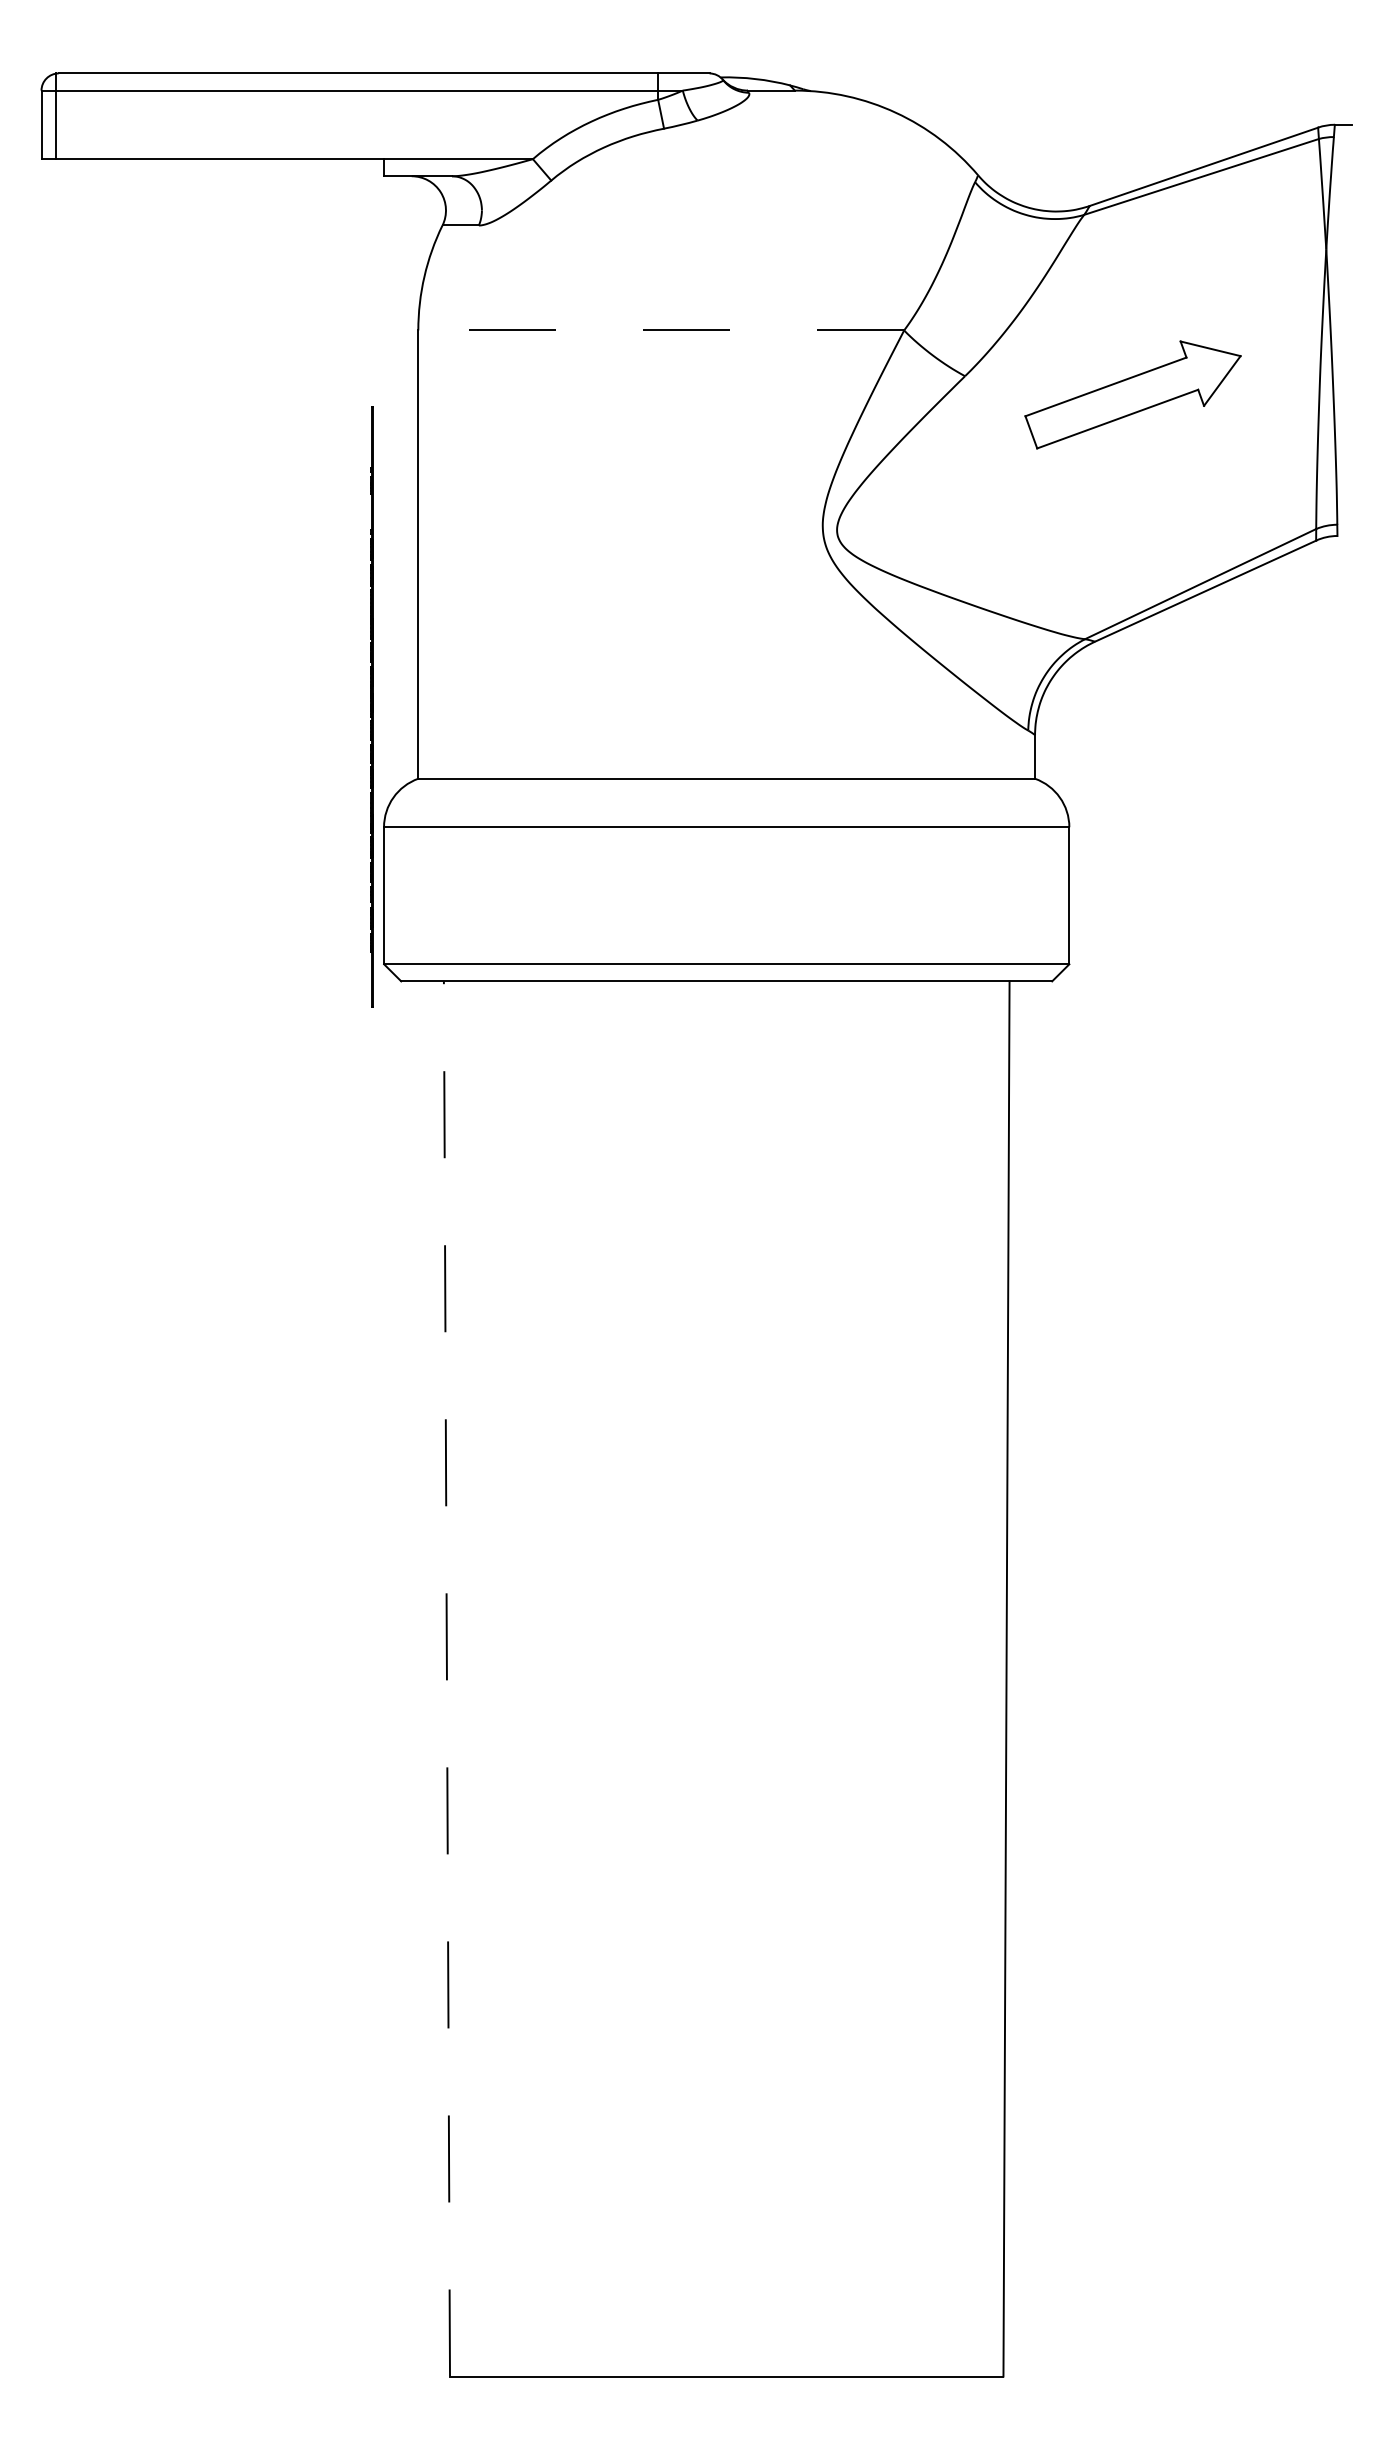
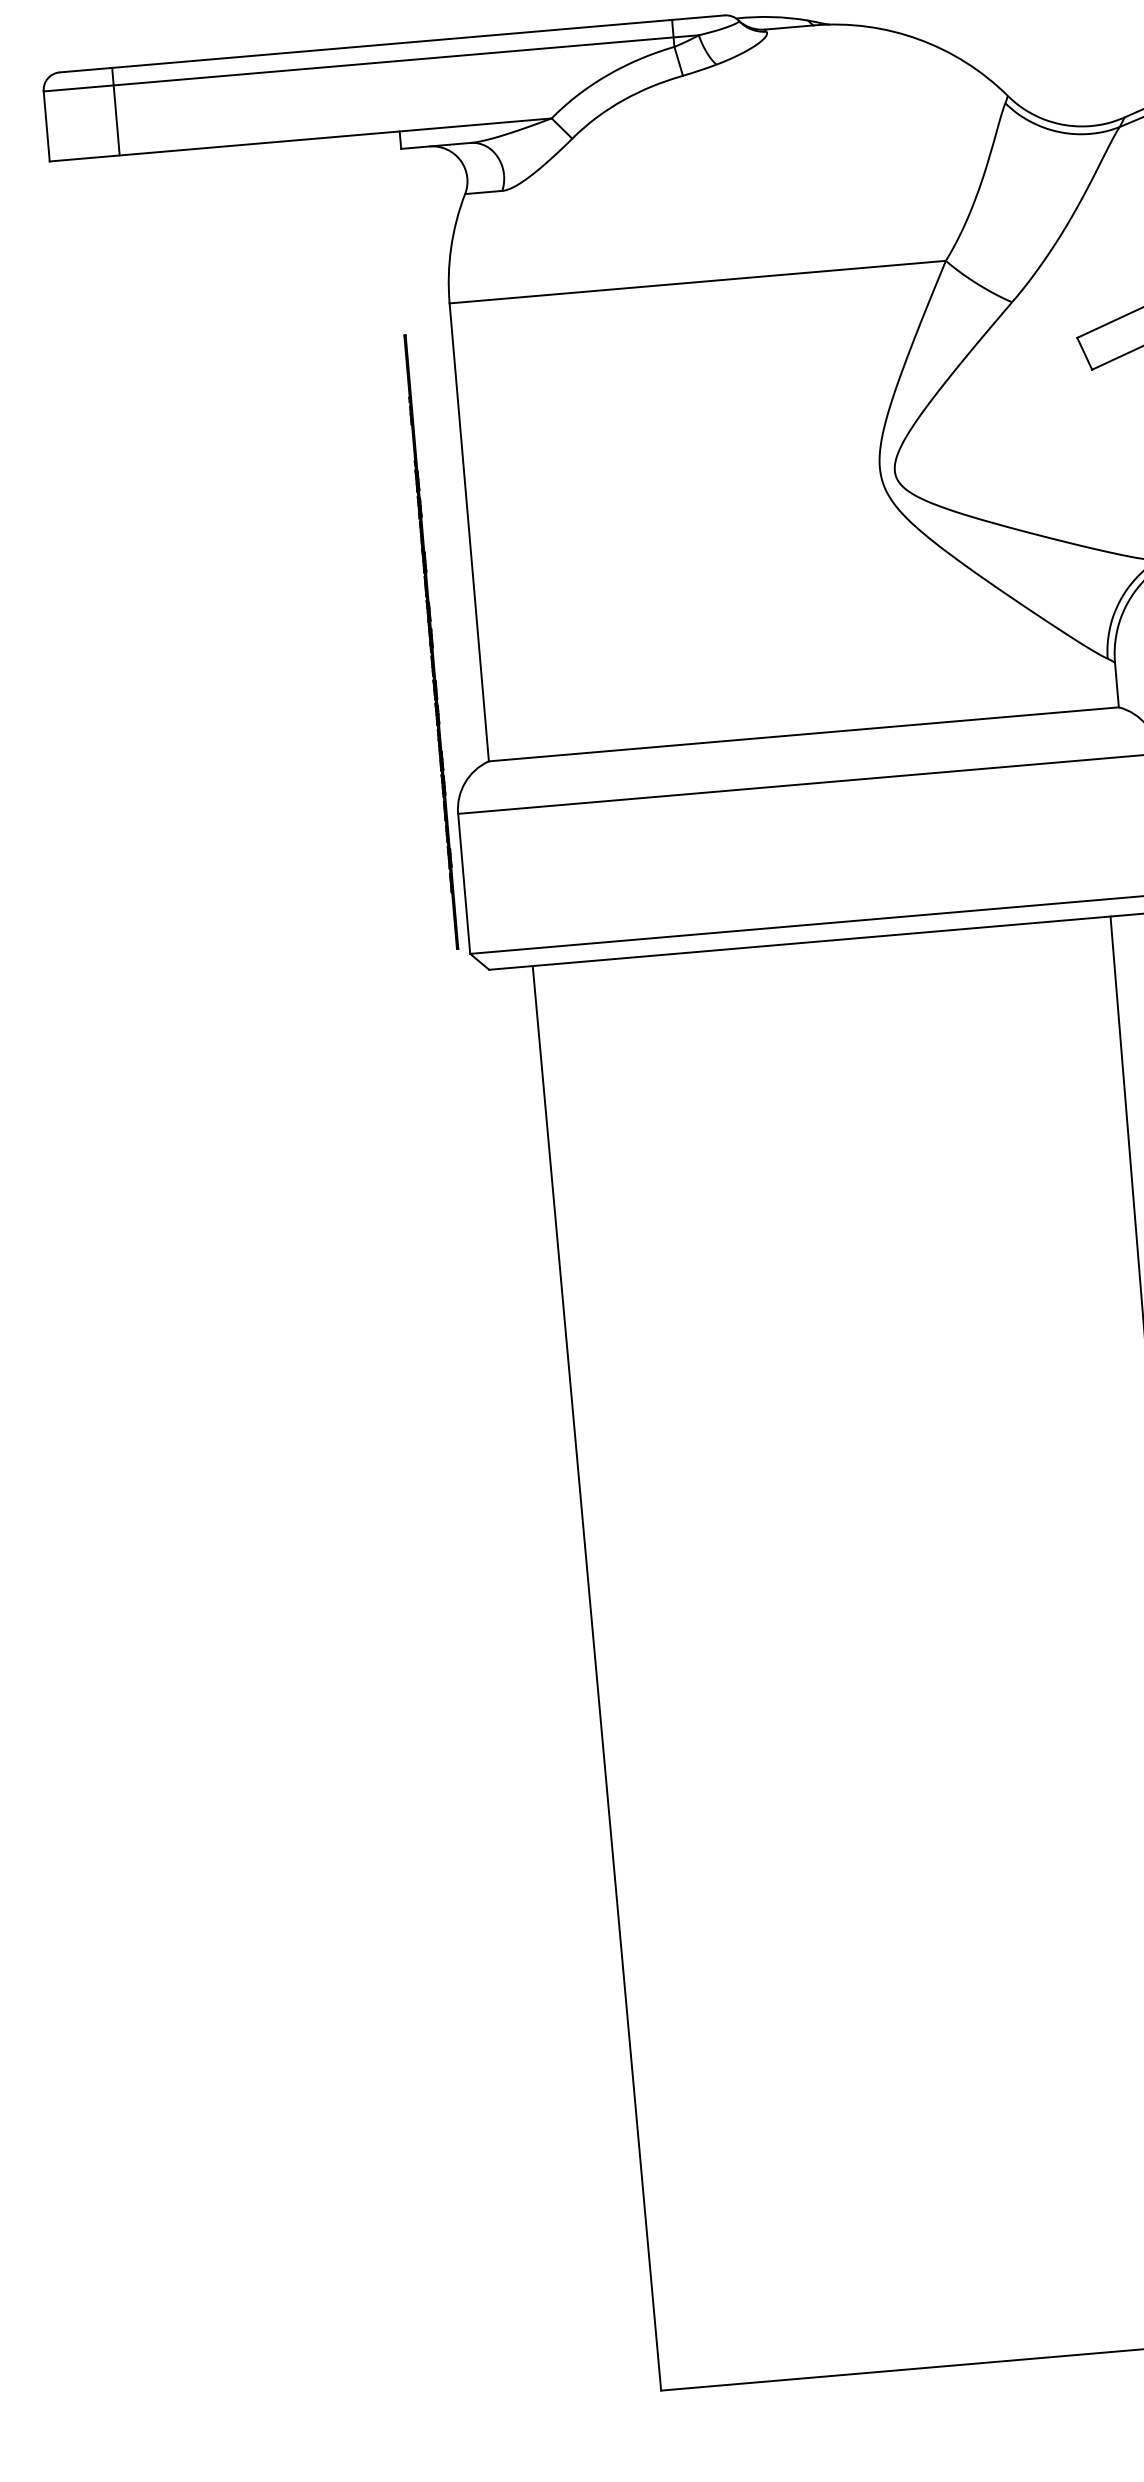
line: (56, 116) -> (116, 111), moved
line: (661, 330) -> (698, 282), dashed -> solid
line: (371, 706) -> (430, 641), moved
line: (446, 1678) -> (596, 1677), dashed -> solid

